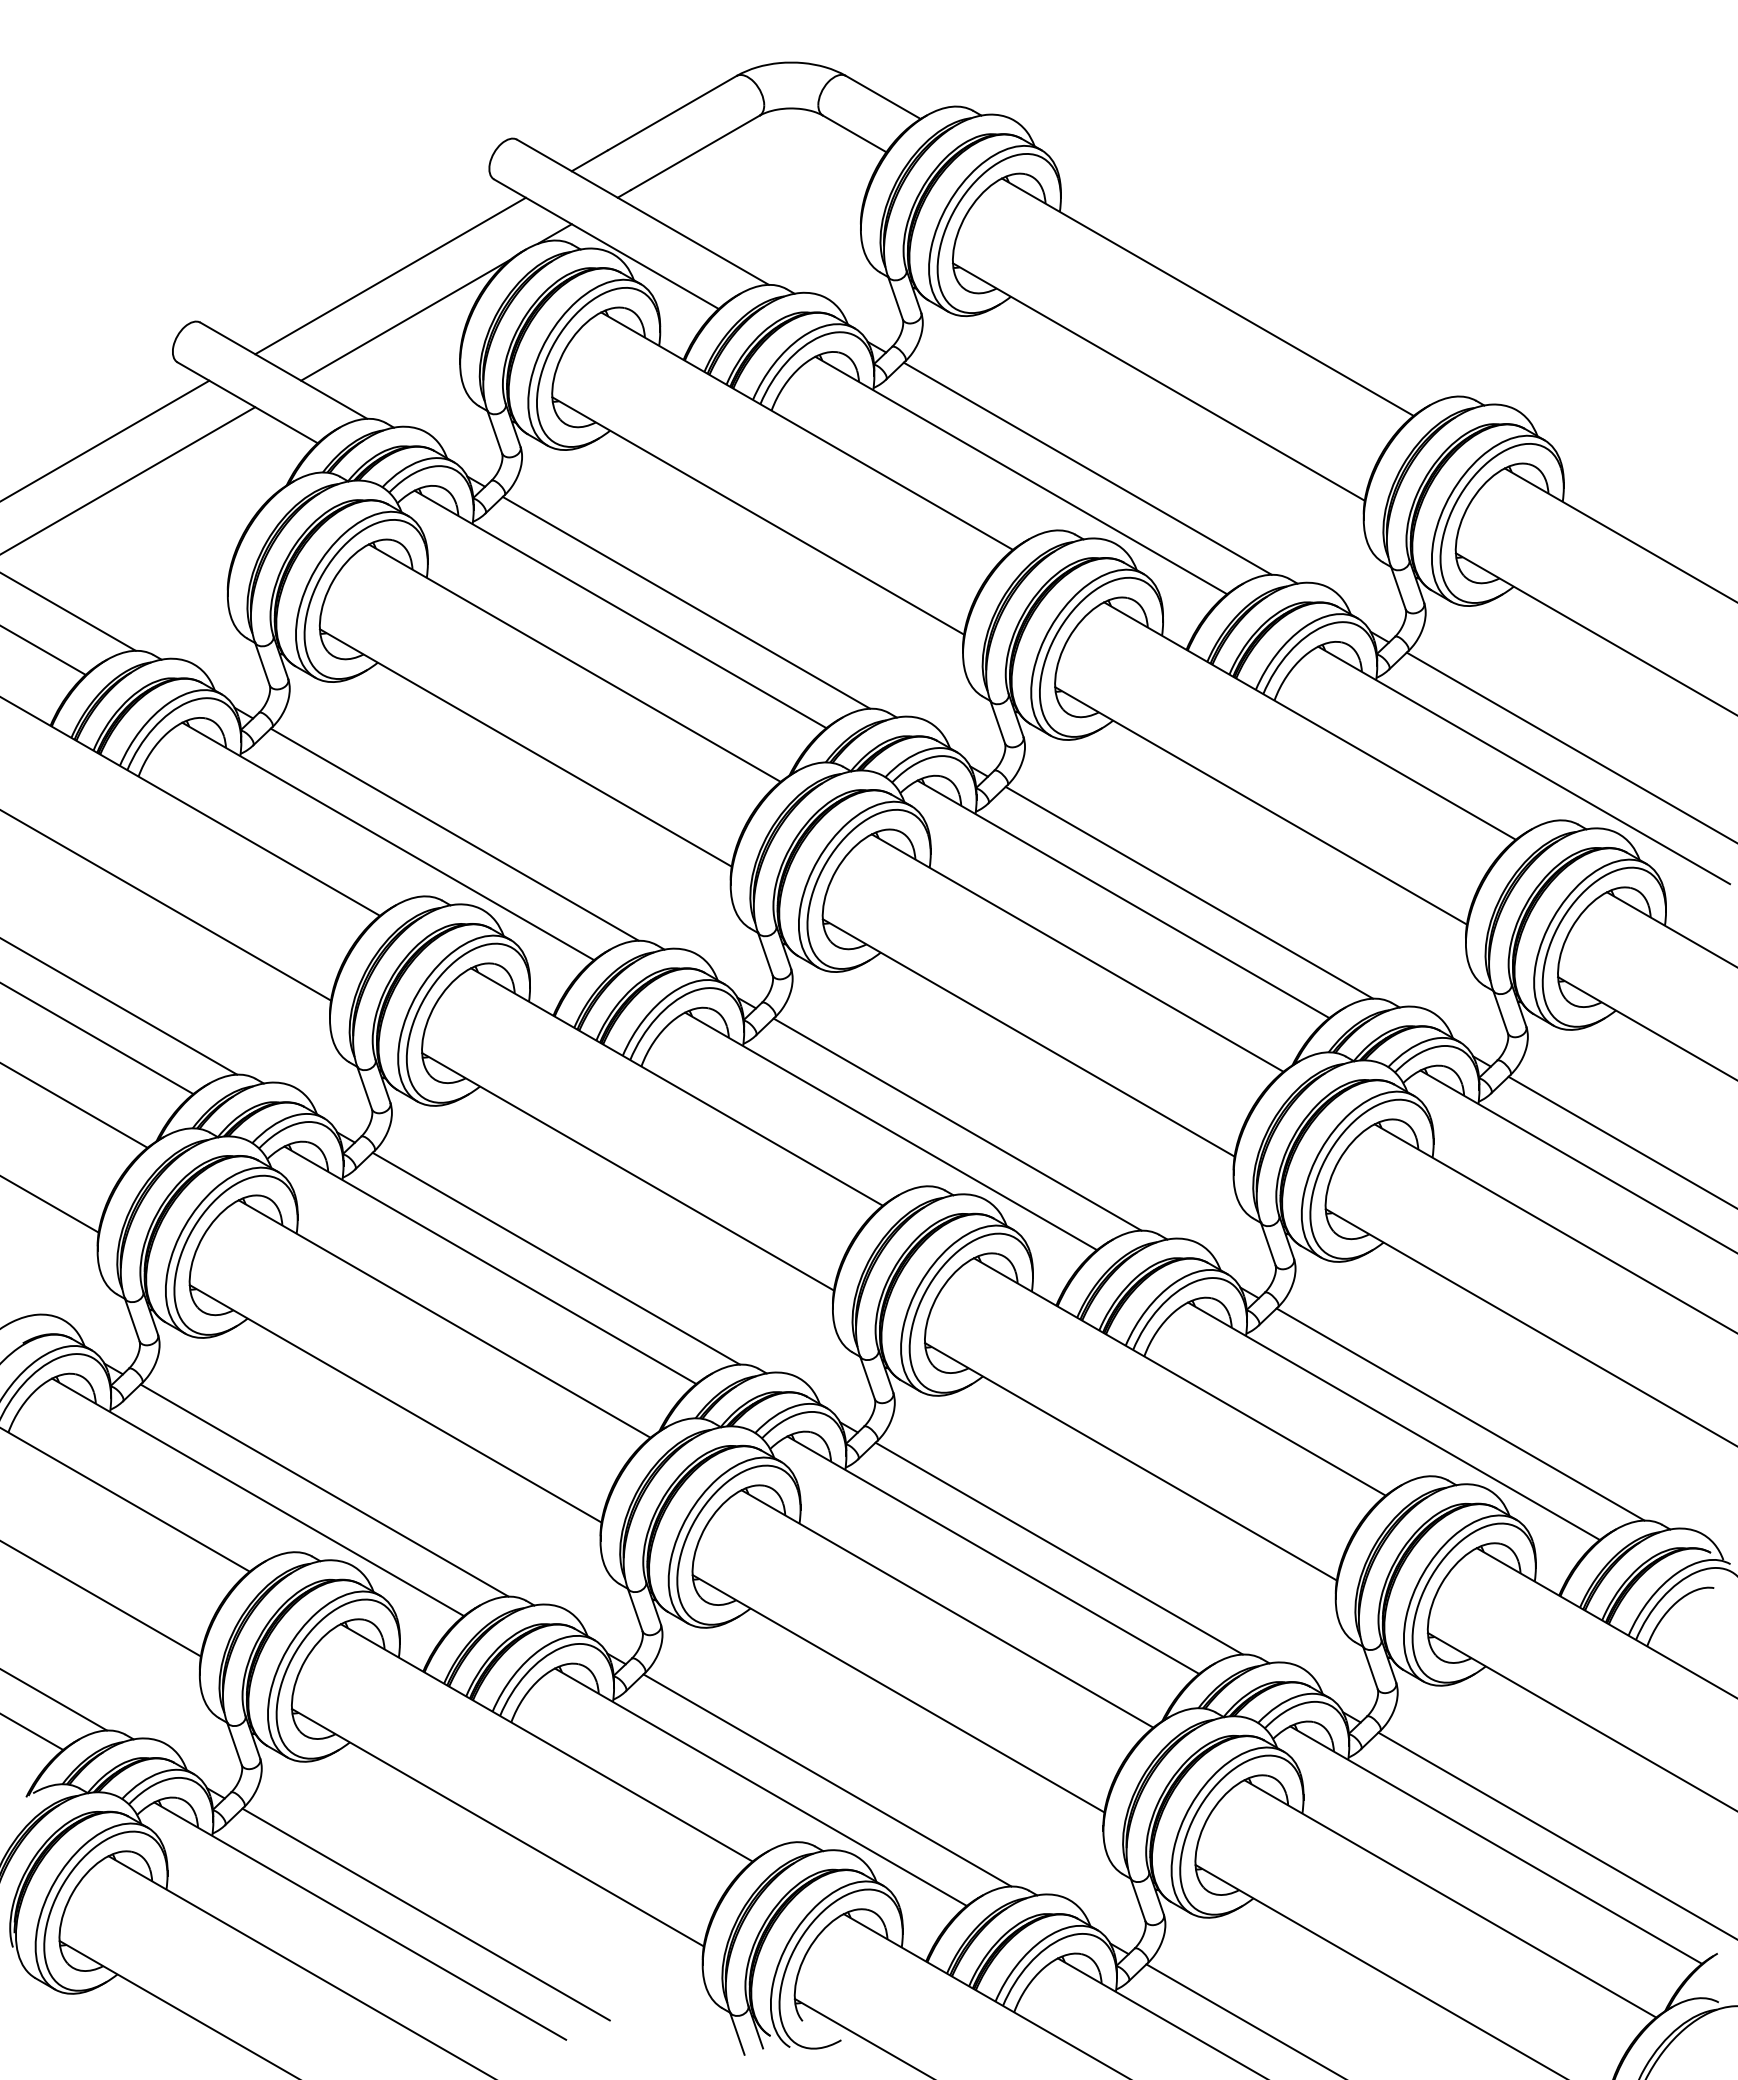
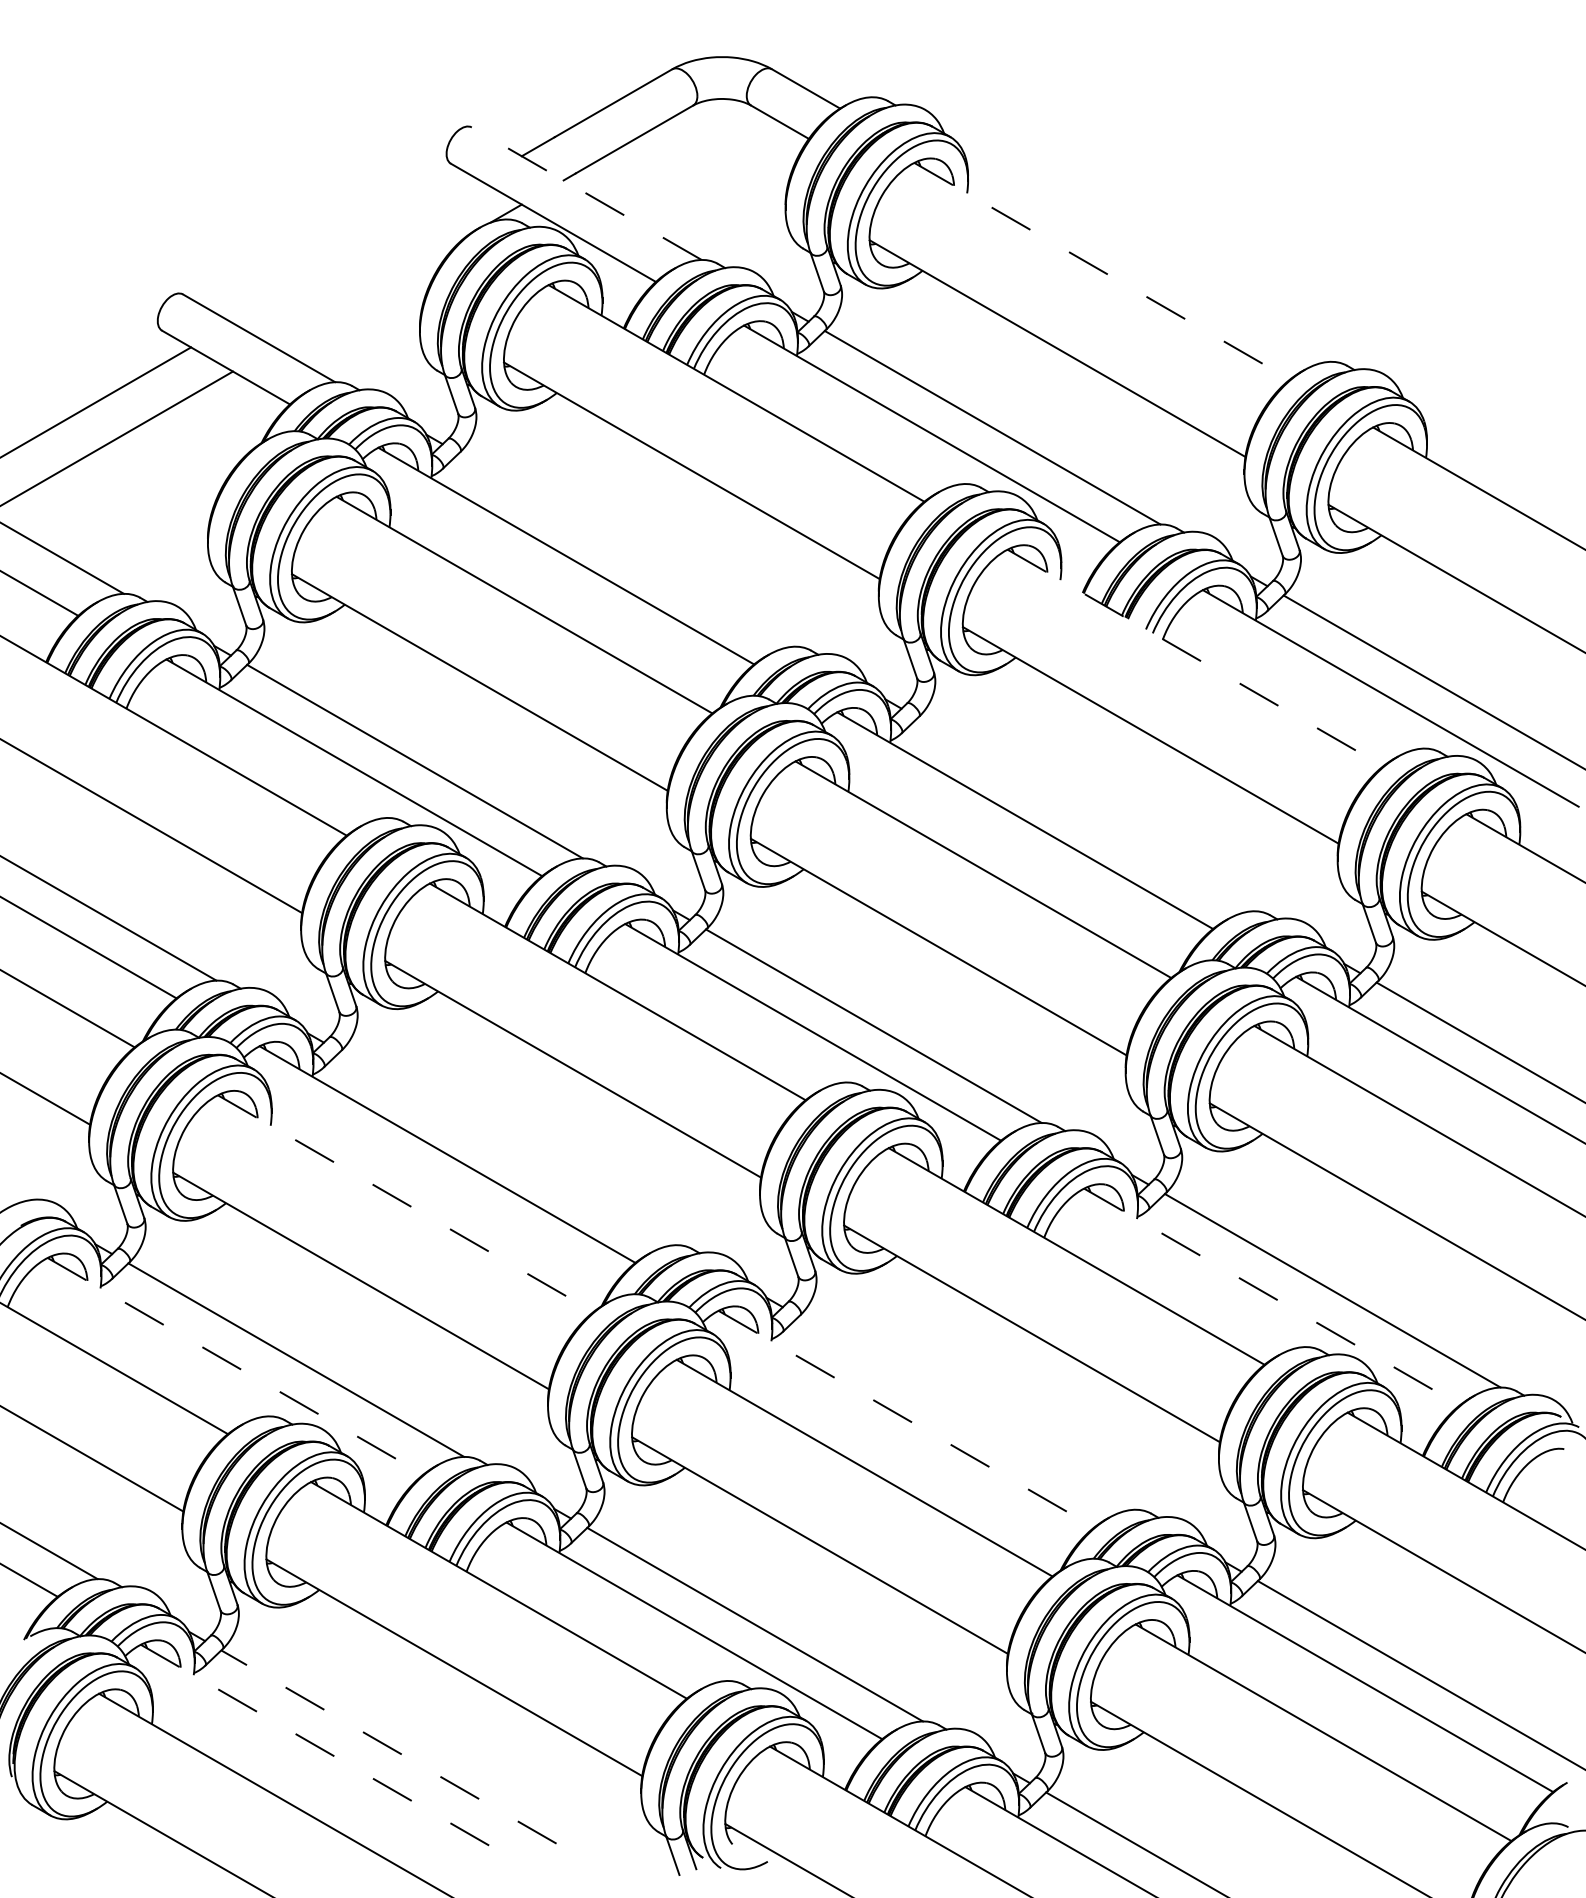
line: (642, 212) -> (586, 193), solid -> dashed
line: (390, 275) -> (356, 251), removed
line: (1207, 297) -> (1101, 271), solid -> dashed
line: (405, 319) -> (370, 291), removed
line: (686, 602) -> (626, 549), removed
line: (1309, 721) -> (1194, 658), solid -> dashed
line: (1189, 892) -> (1085, 814), removed
line: (555, 1258) -> (506, 1148), removed
line: (444, 1319) -> (405, 1204), solid -> dashed
line: (1393, 1421) -> (1271, 1297), solid -> dashed
line: (258, 1497) -> (235, 1366), solid -> dashed
line: (1058, 1548) -> (965, 1413), removed
line: (993, 1555) -> (906, 1419), solid -> dashed
line: (425, 1914) -> (388, 1746), solid -> dashed
line: (360, 1921) -> (328, 1753), solid -> dashed

